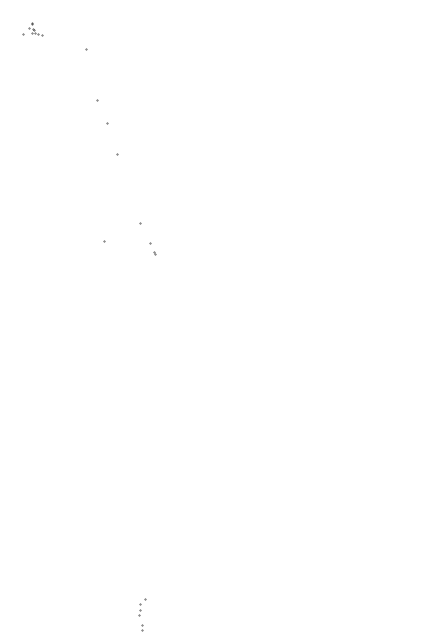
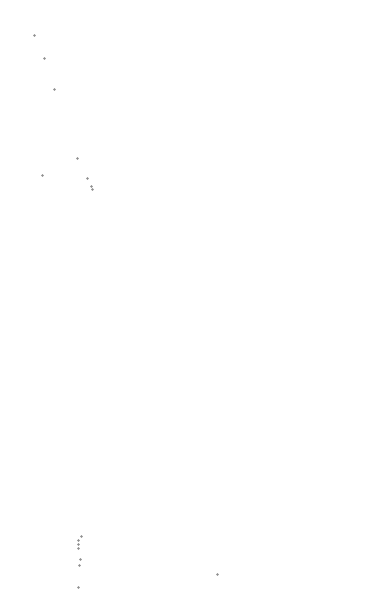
part: (142, 607) -> (79, 542), size x0.7

